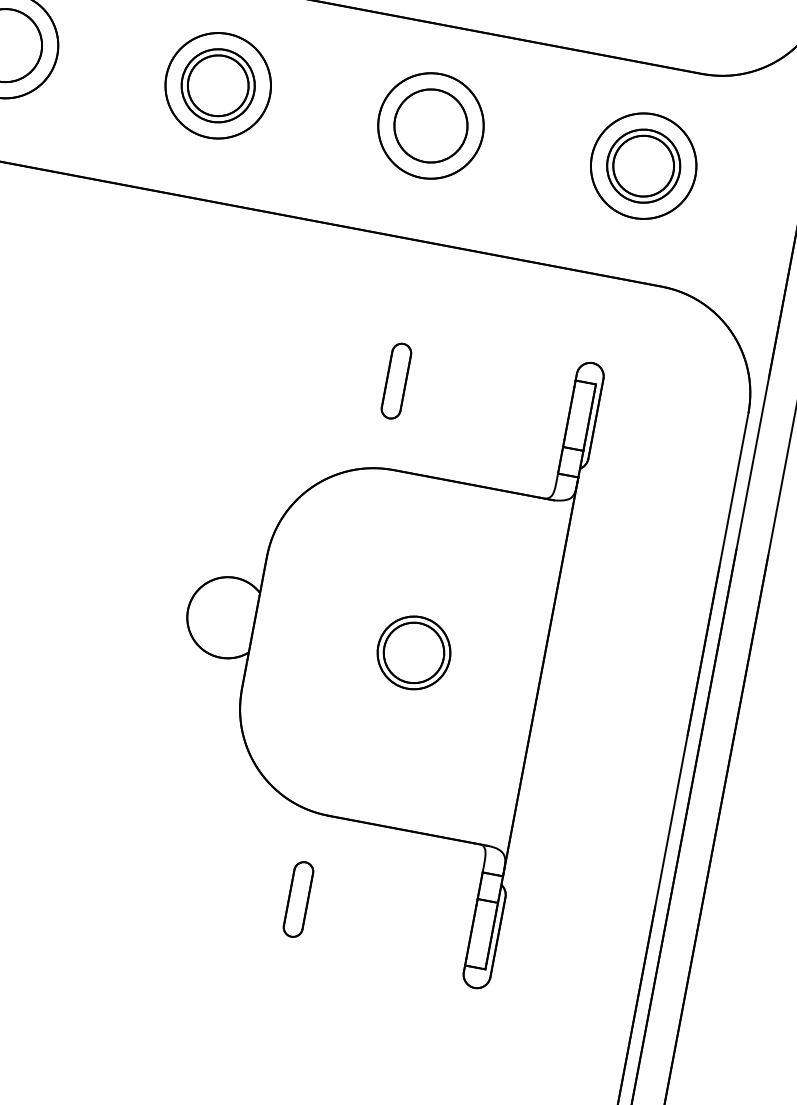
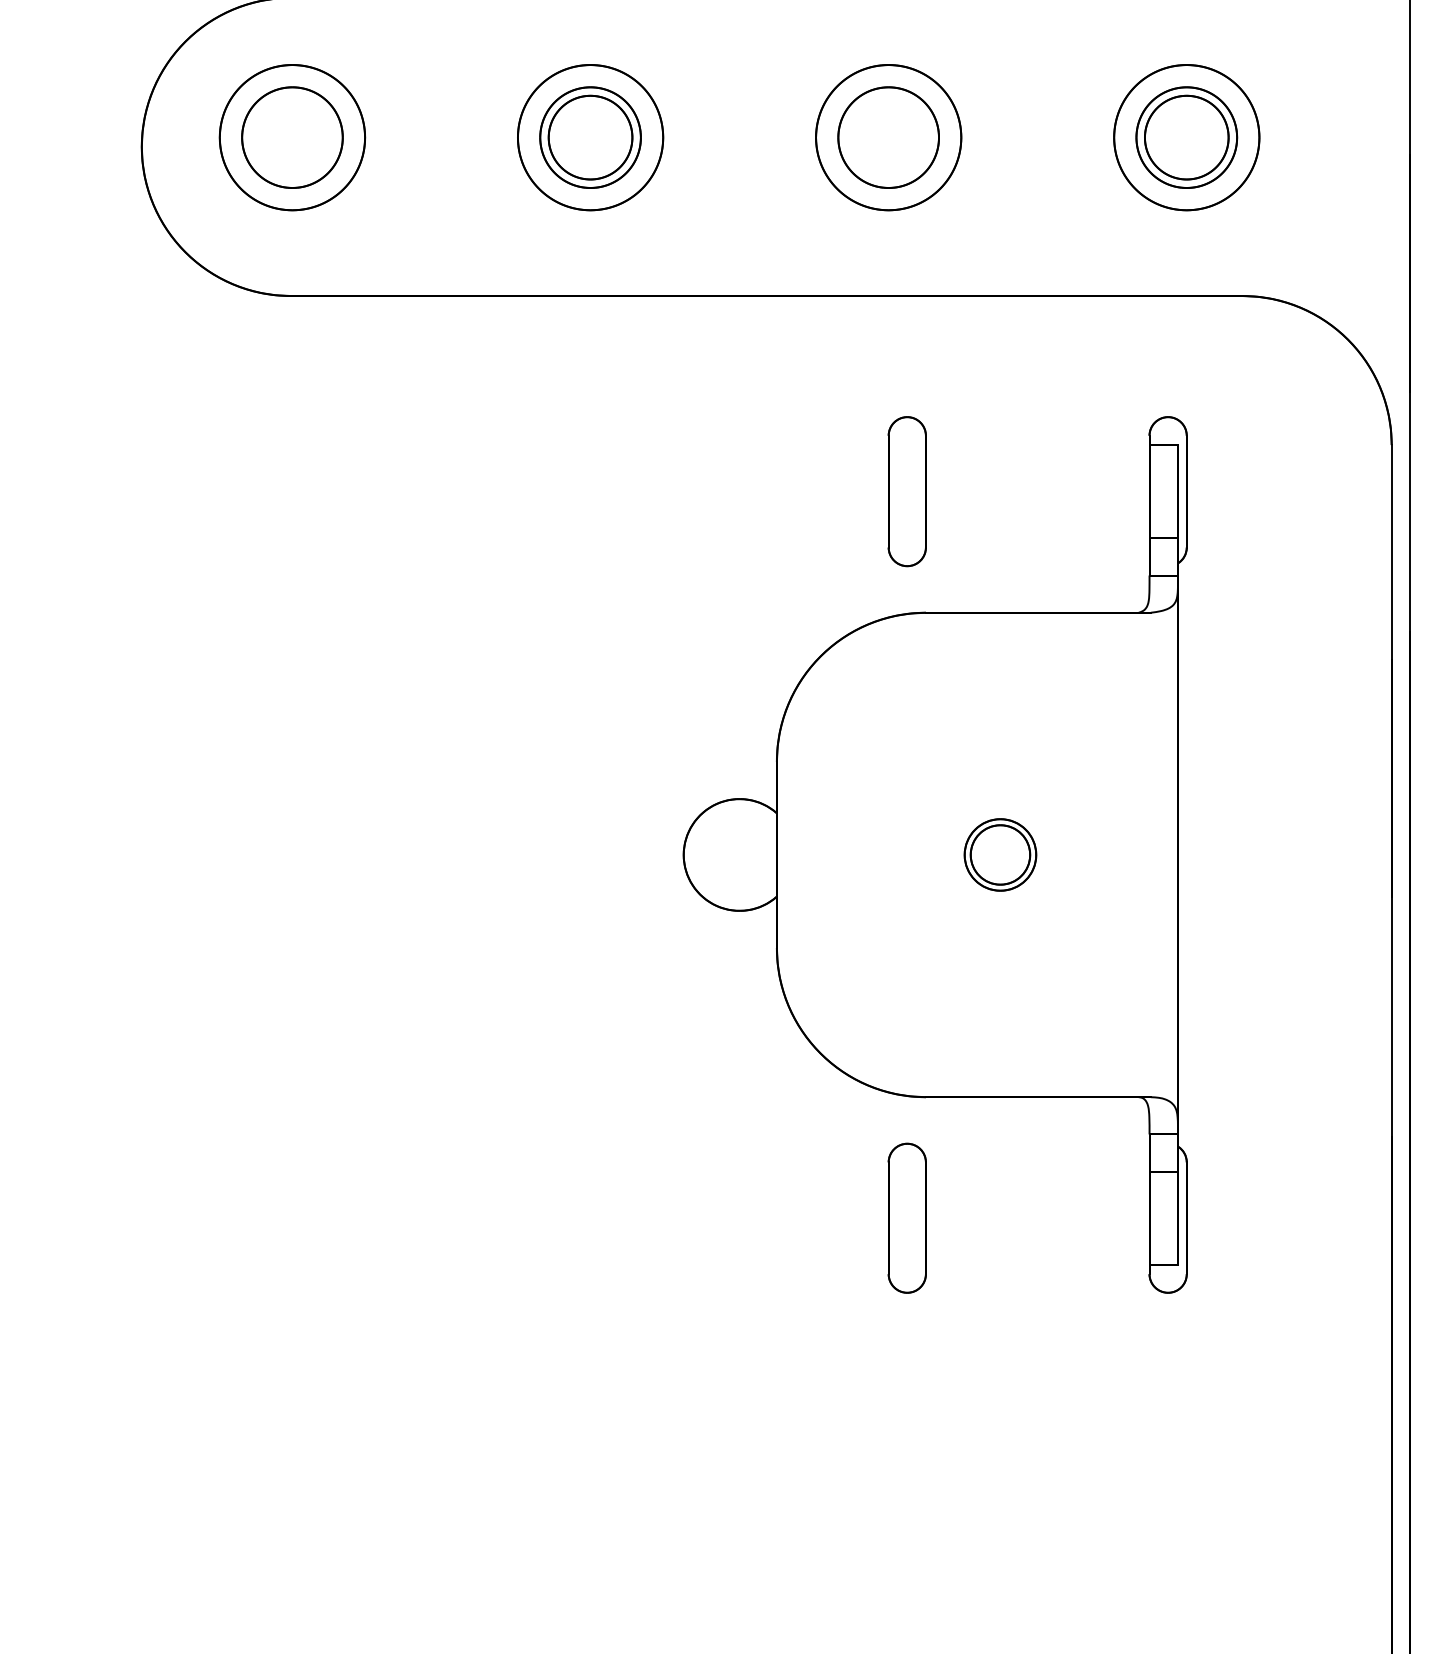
part: (395, 380) -> (906, 491), size x1.43
part: (414, 652) -> (1000, 854), size x0.71
part: (298, 898) -> (906, 1217), size x1.43

